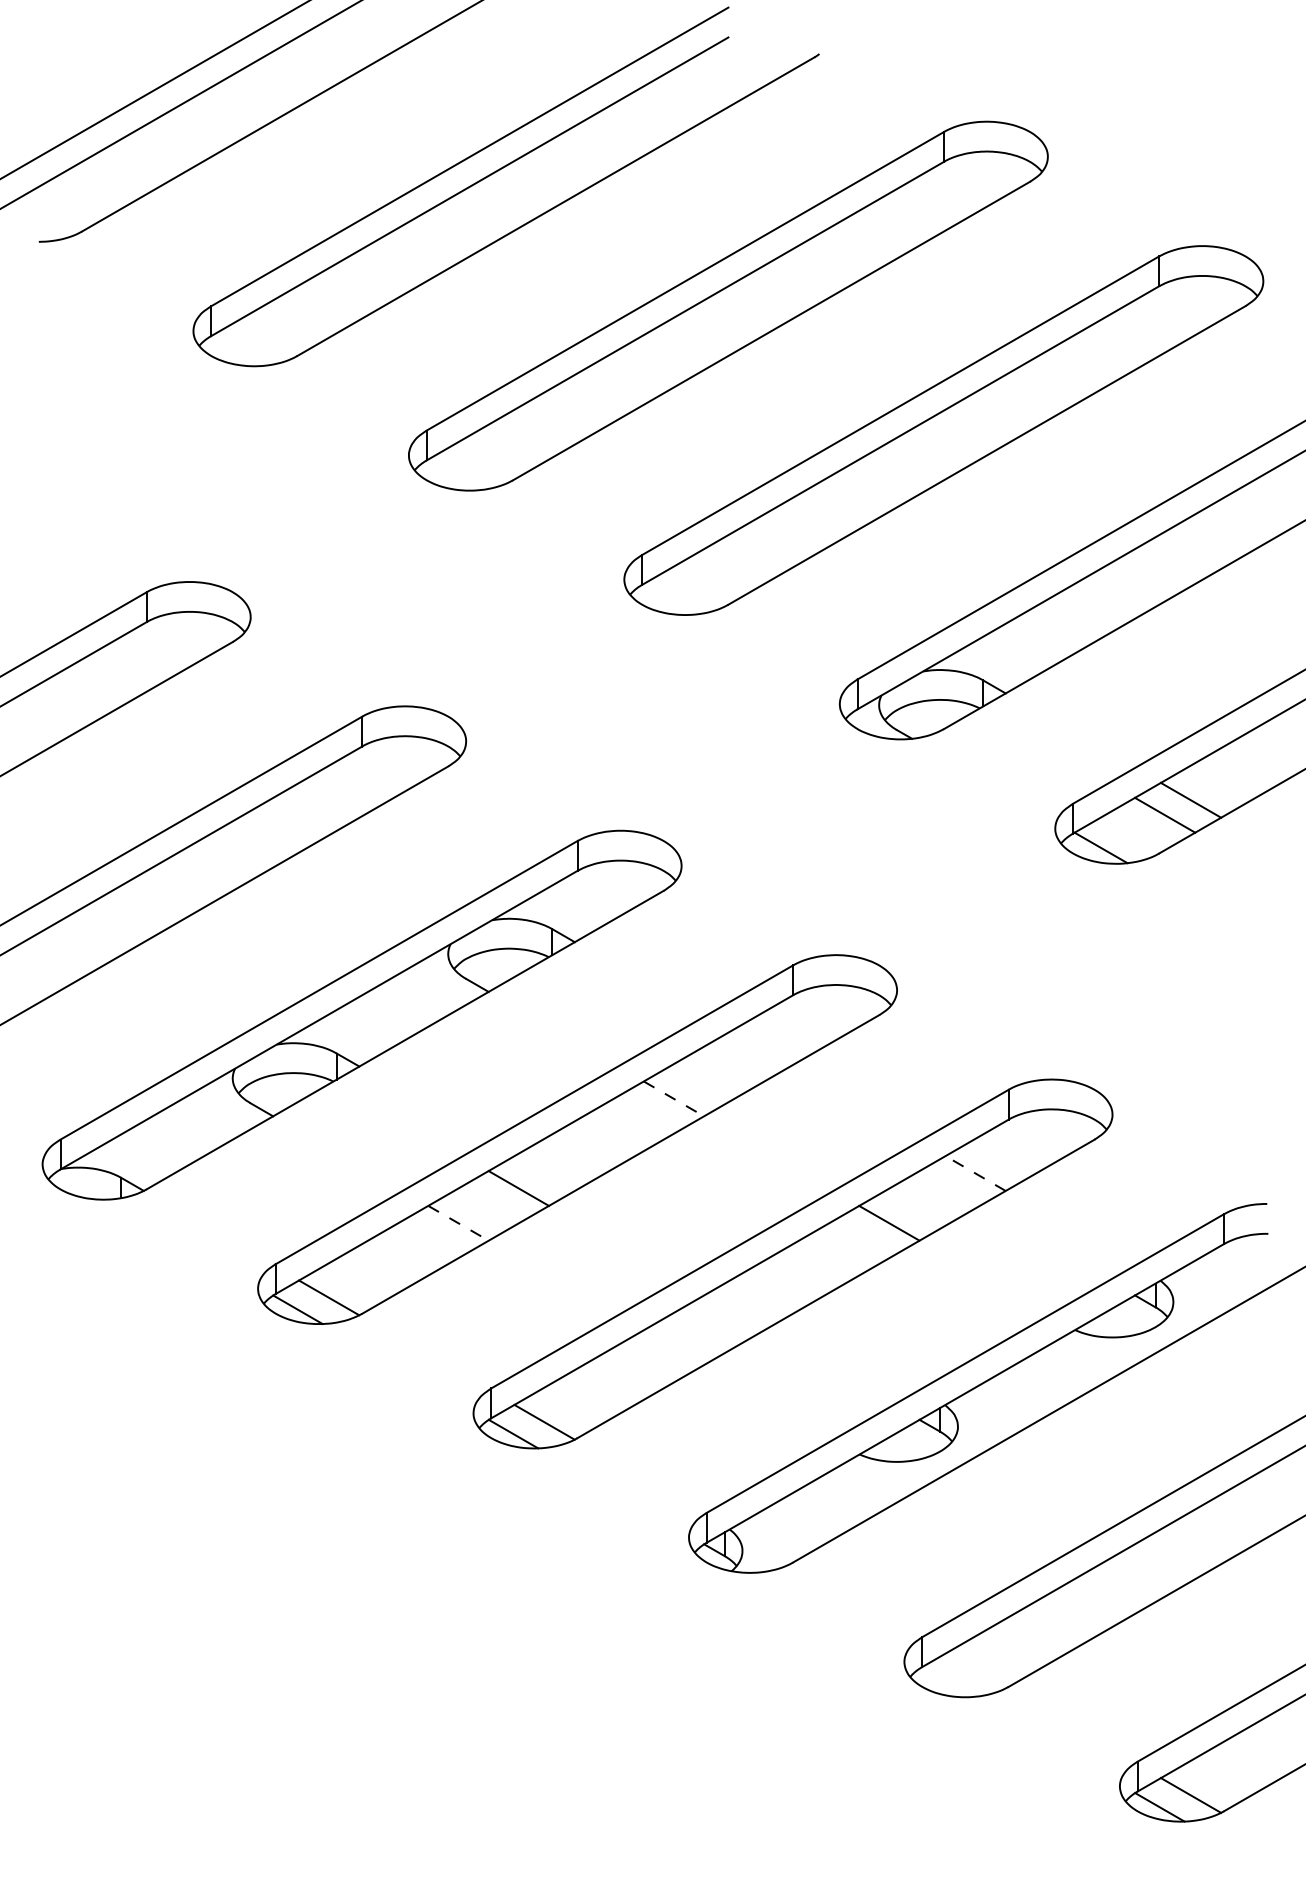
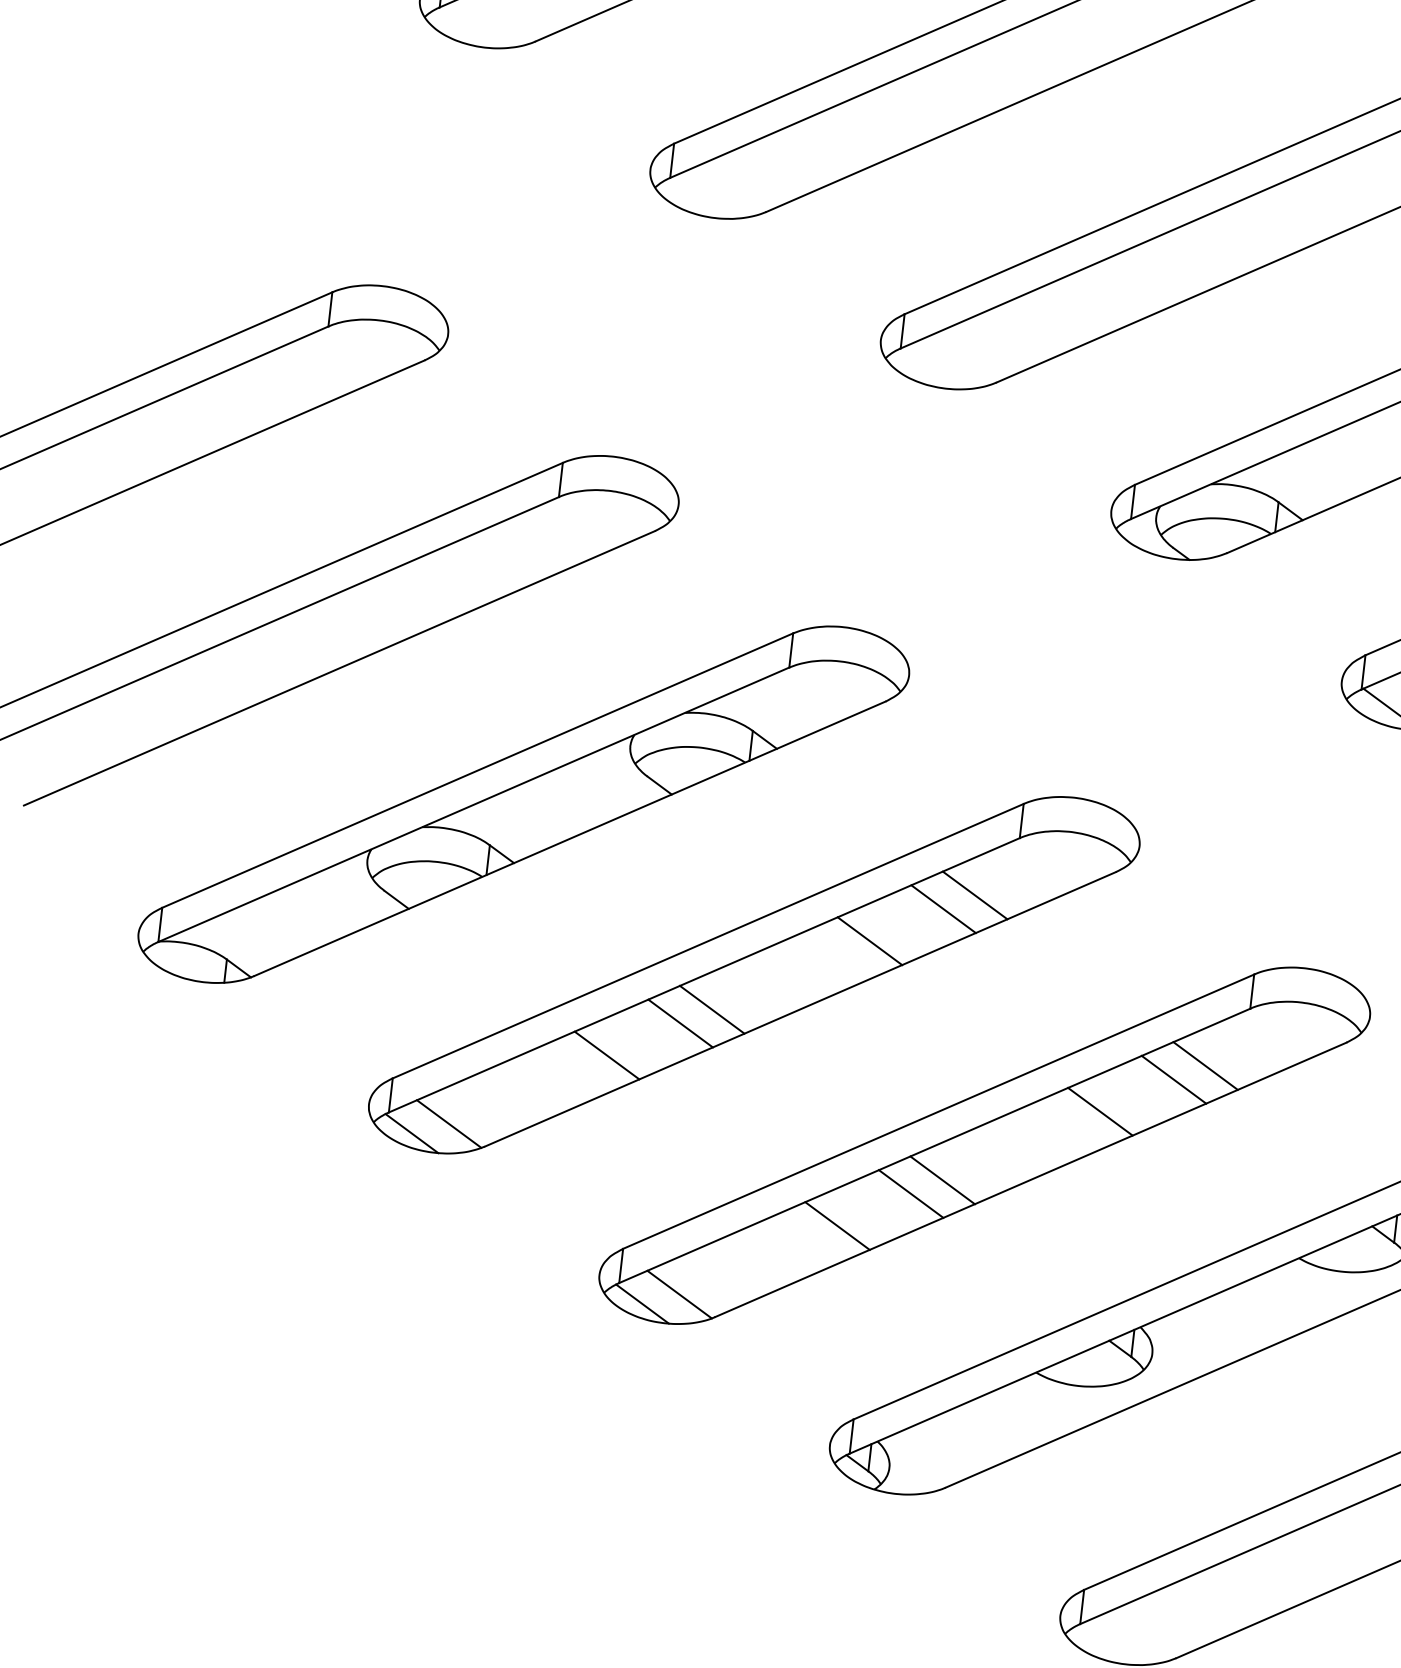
line: (760, 1048) -> (975, 894), added
line: (734, 1063) -> (943, 908), added
line: (674, 1098) -> (870, 940), dashed -> solid
line: (544, 1173) -> (712, 1009), added
line: (975, 1173) -> (1205, 1065), dashed -> solid
line: (949, 1188) -> (1173, 1079), added
line: (458, 1223) -> (607, 1055), dashed -> solid
line: (760, 1297) -> (943, 1179), added
line: (734, 1312) -> (911, 1193), added
line: (673, 1347) -> (837, 1225), added

